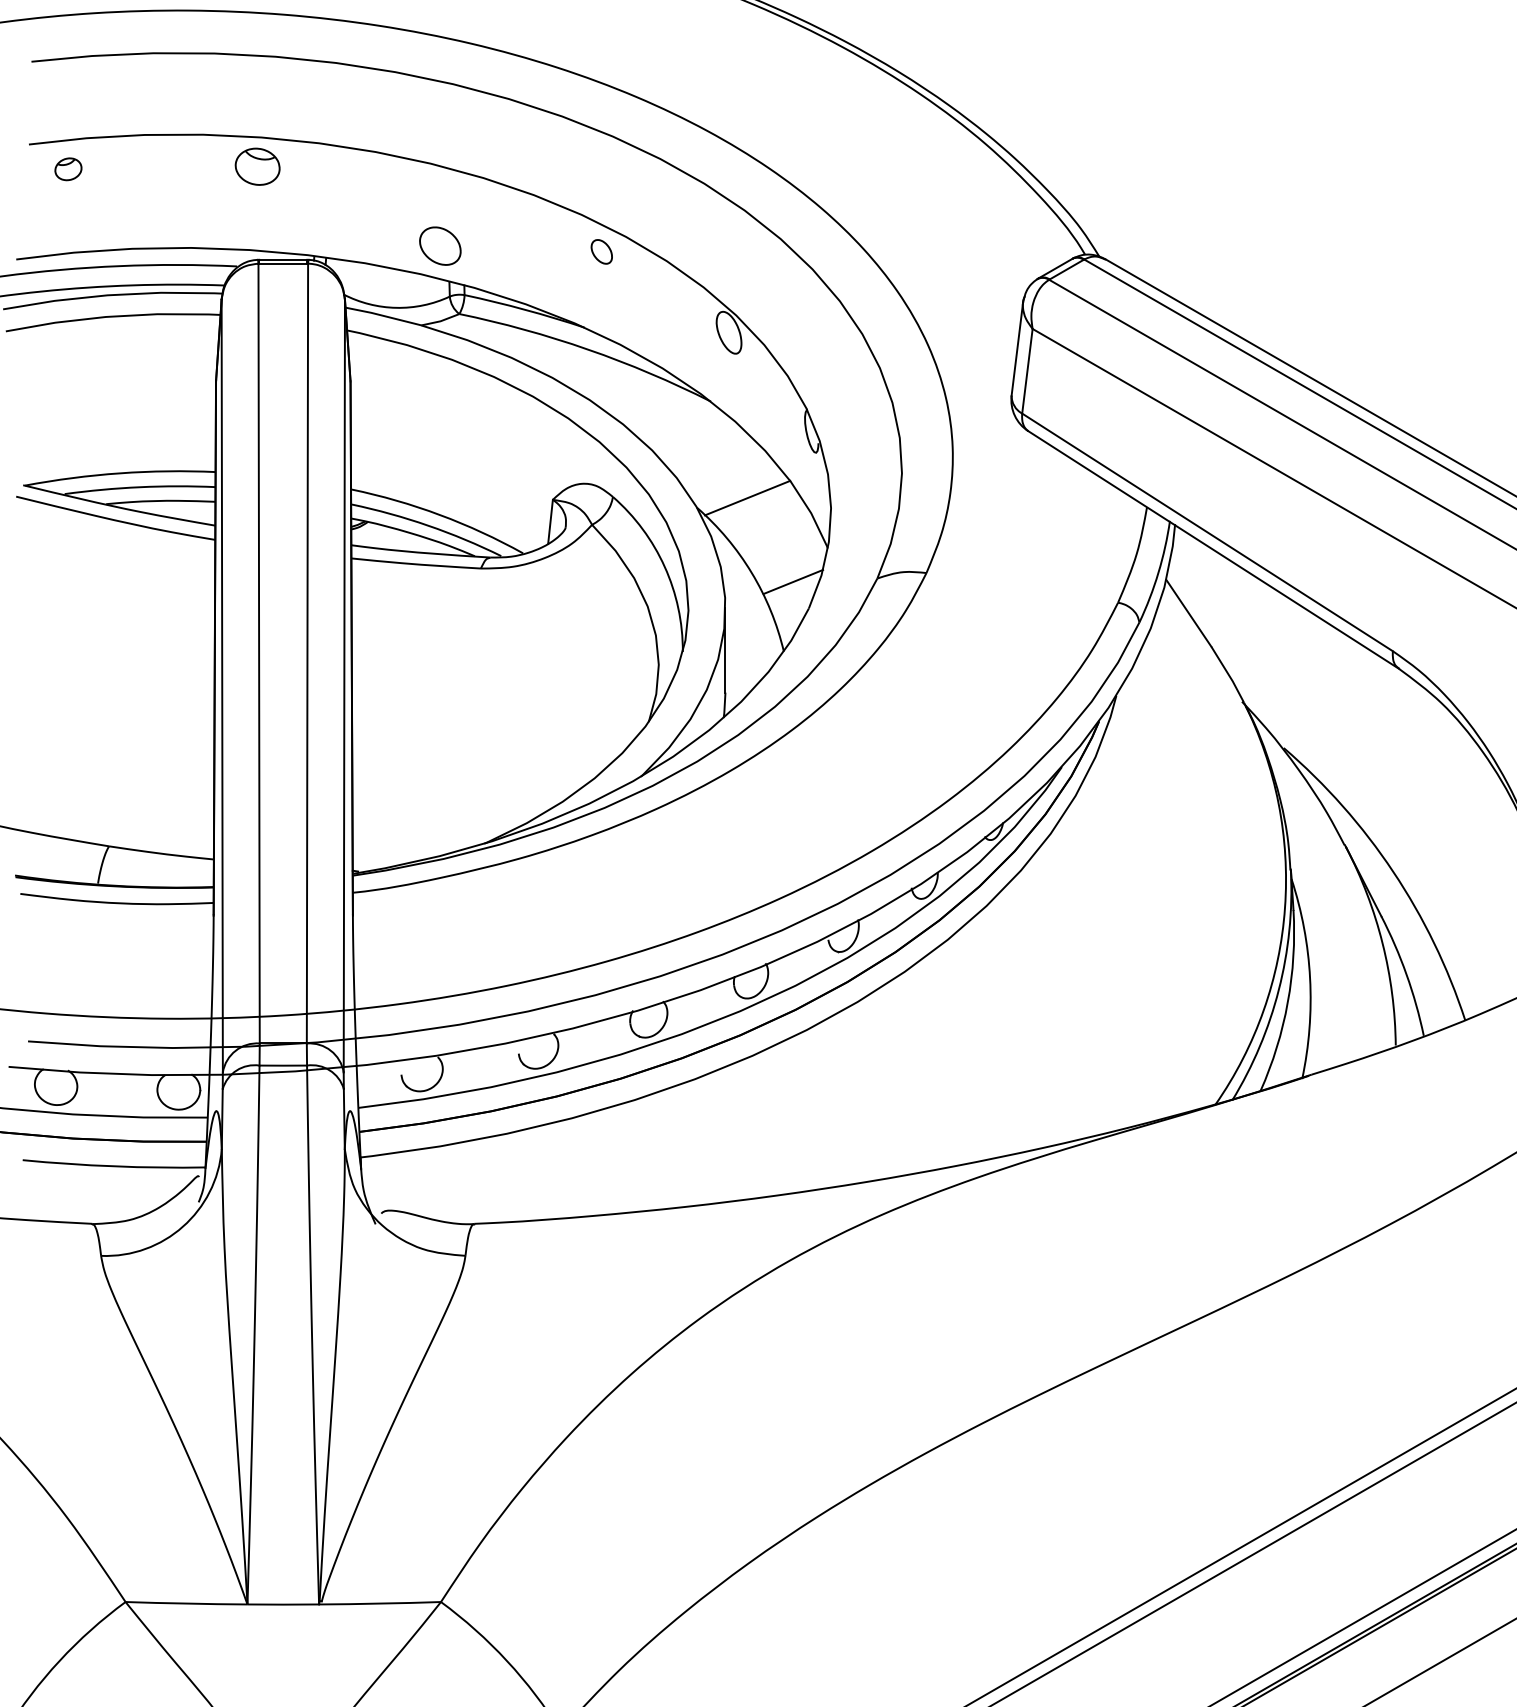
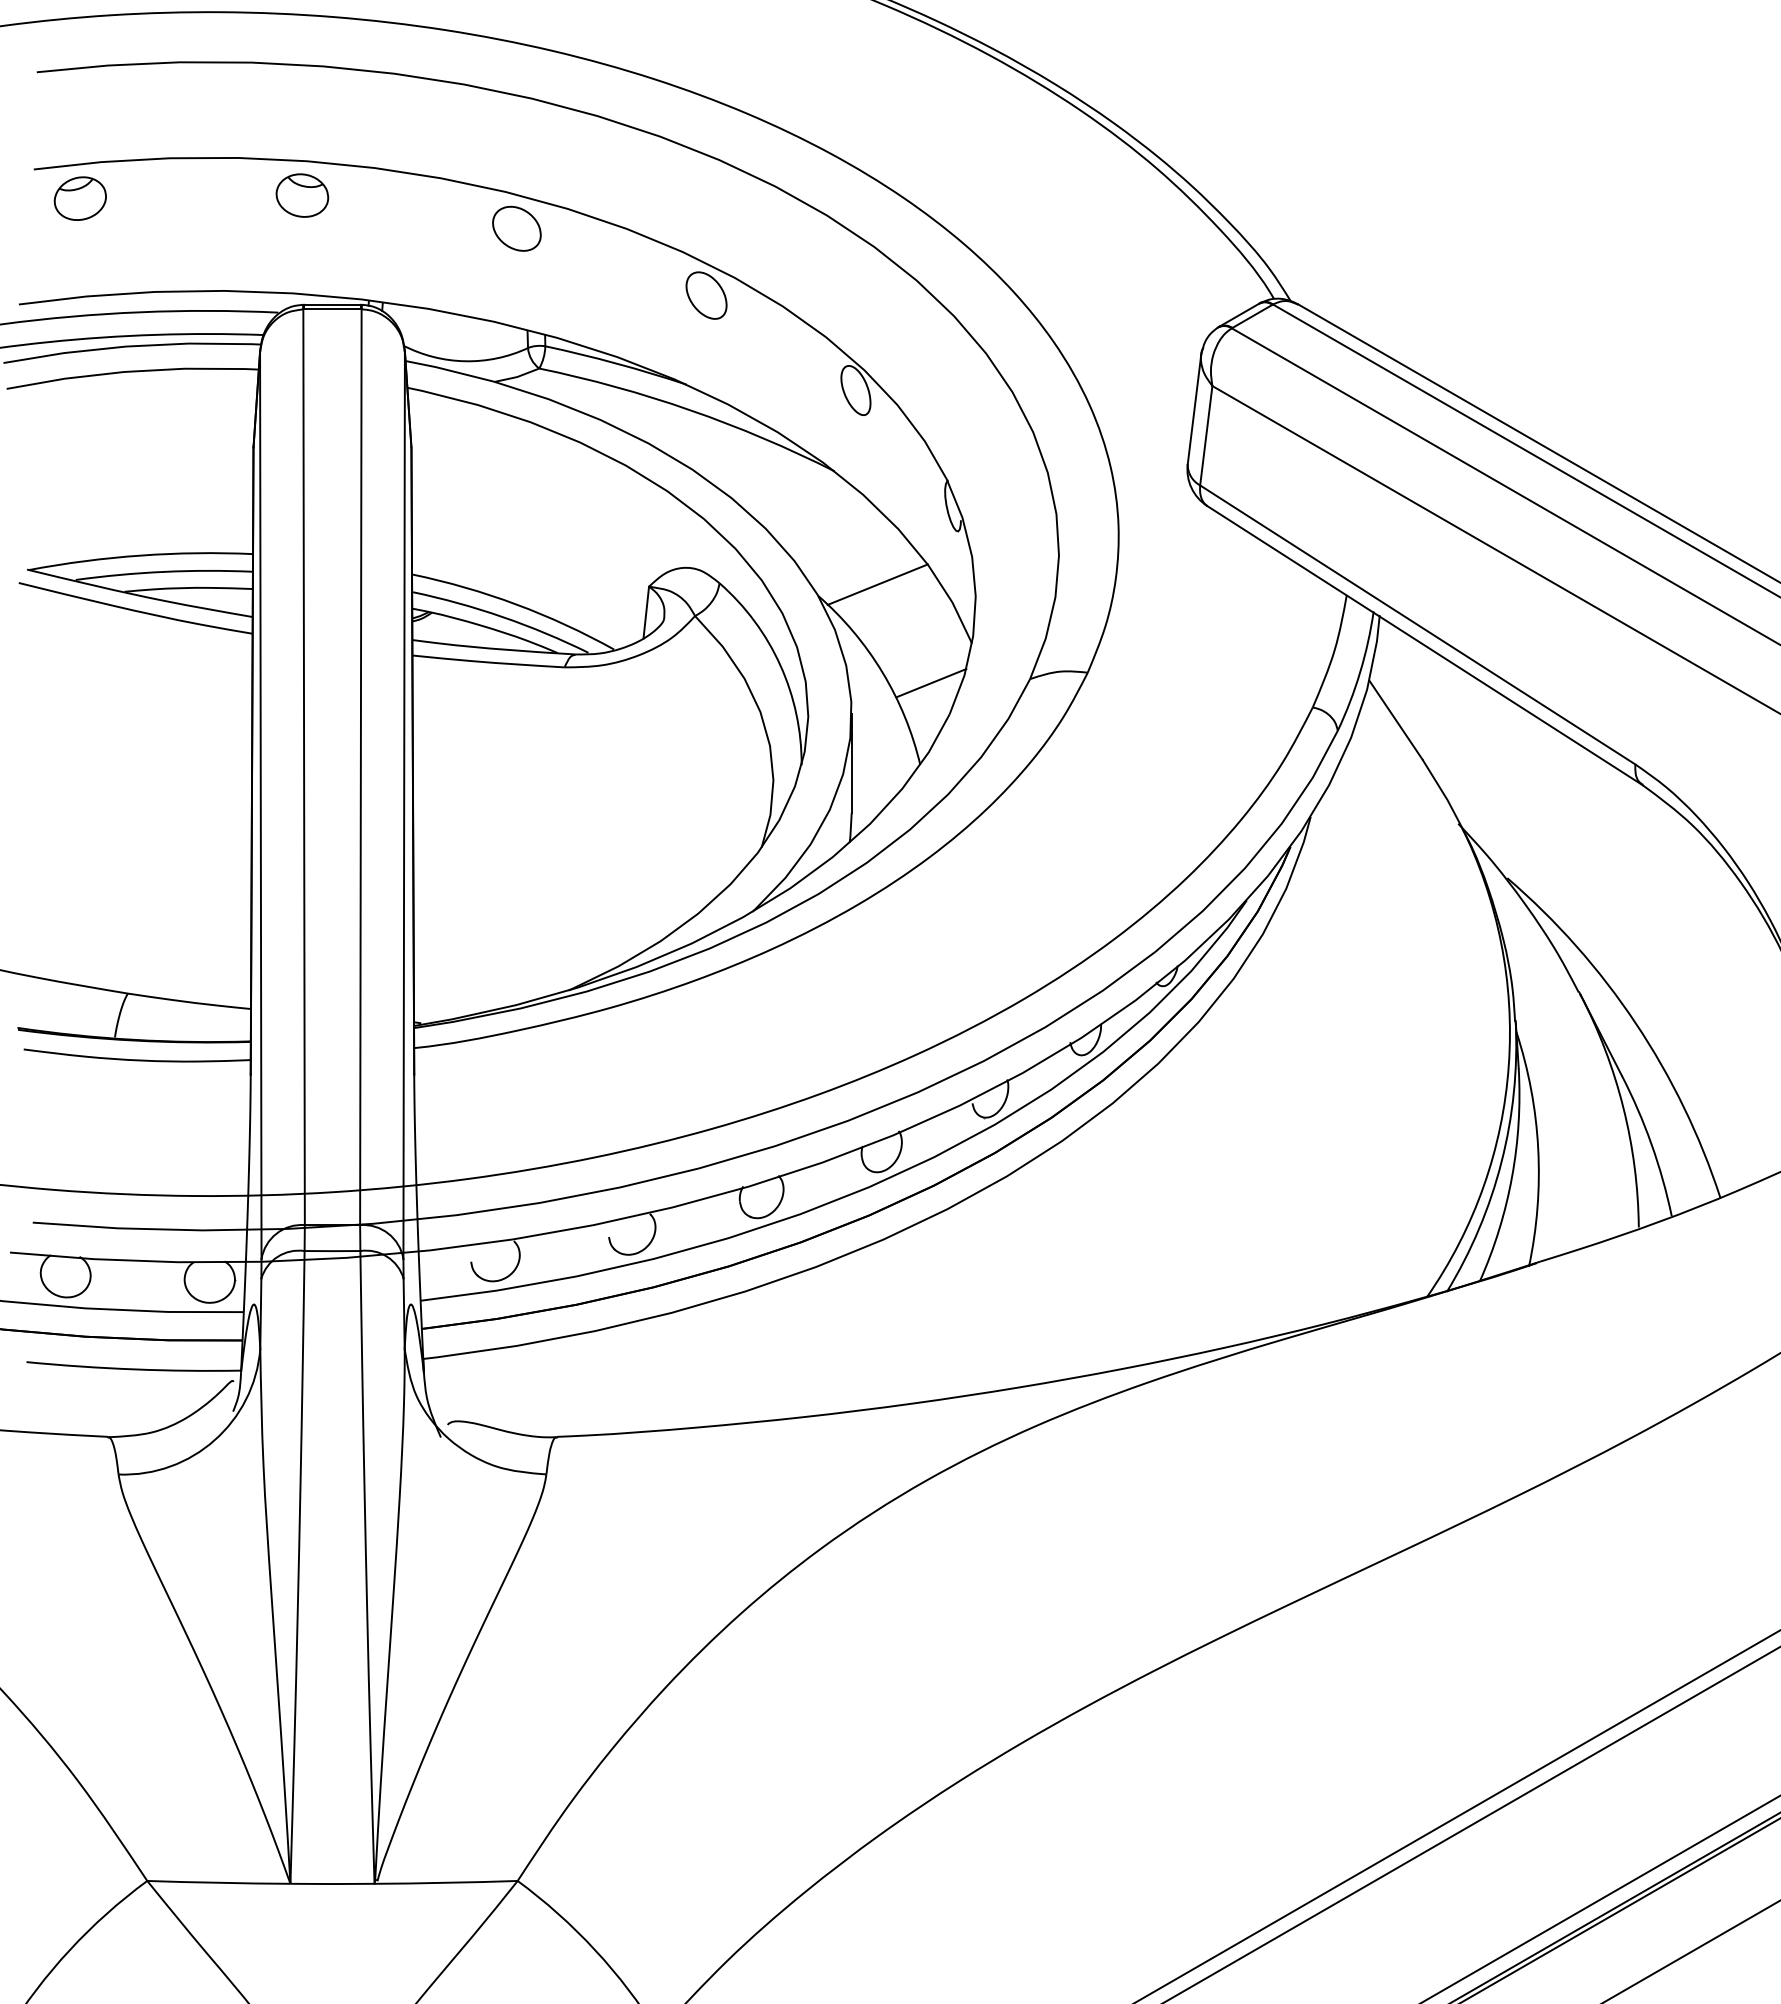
part: (67, 169) -> (79, 198), size x1.67
part: (440, 245) -> (516, 228), moved
part: (601, 251) -> (706, 295), size x1.67

